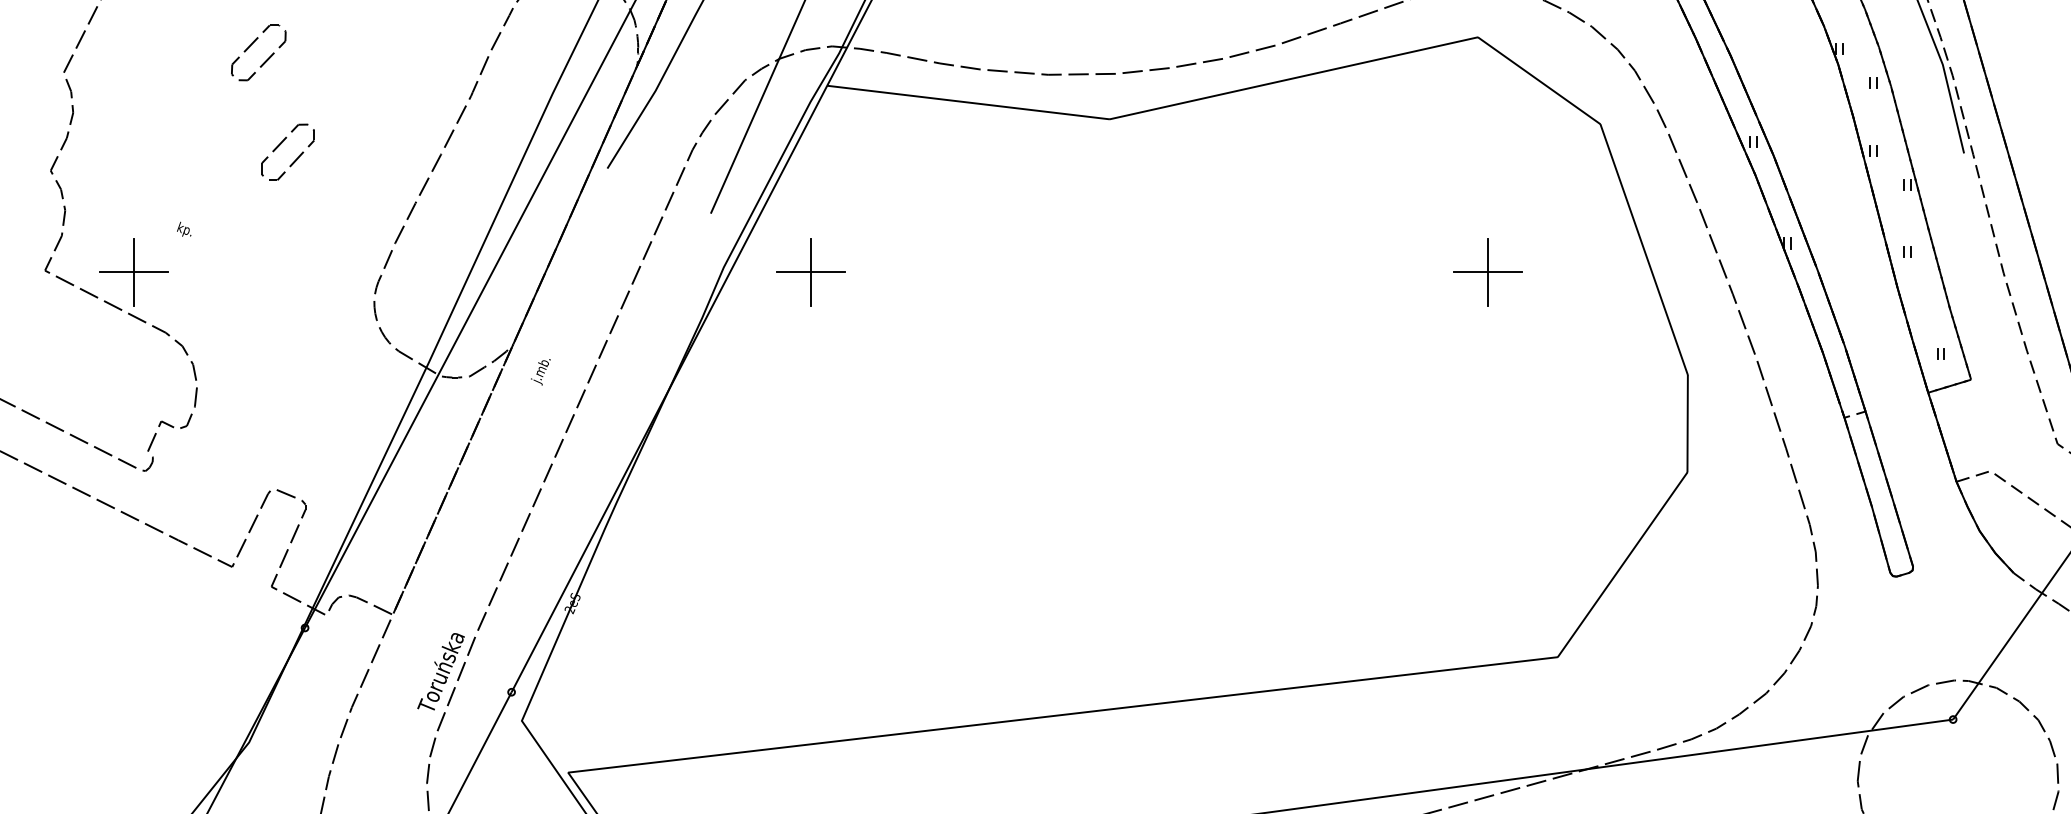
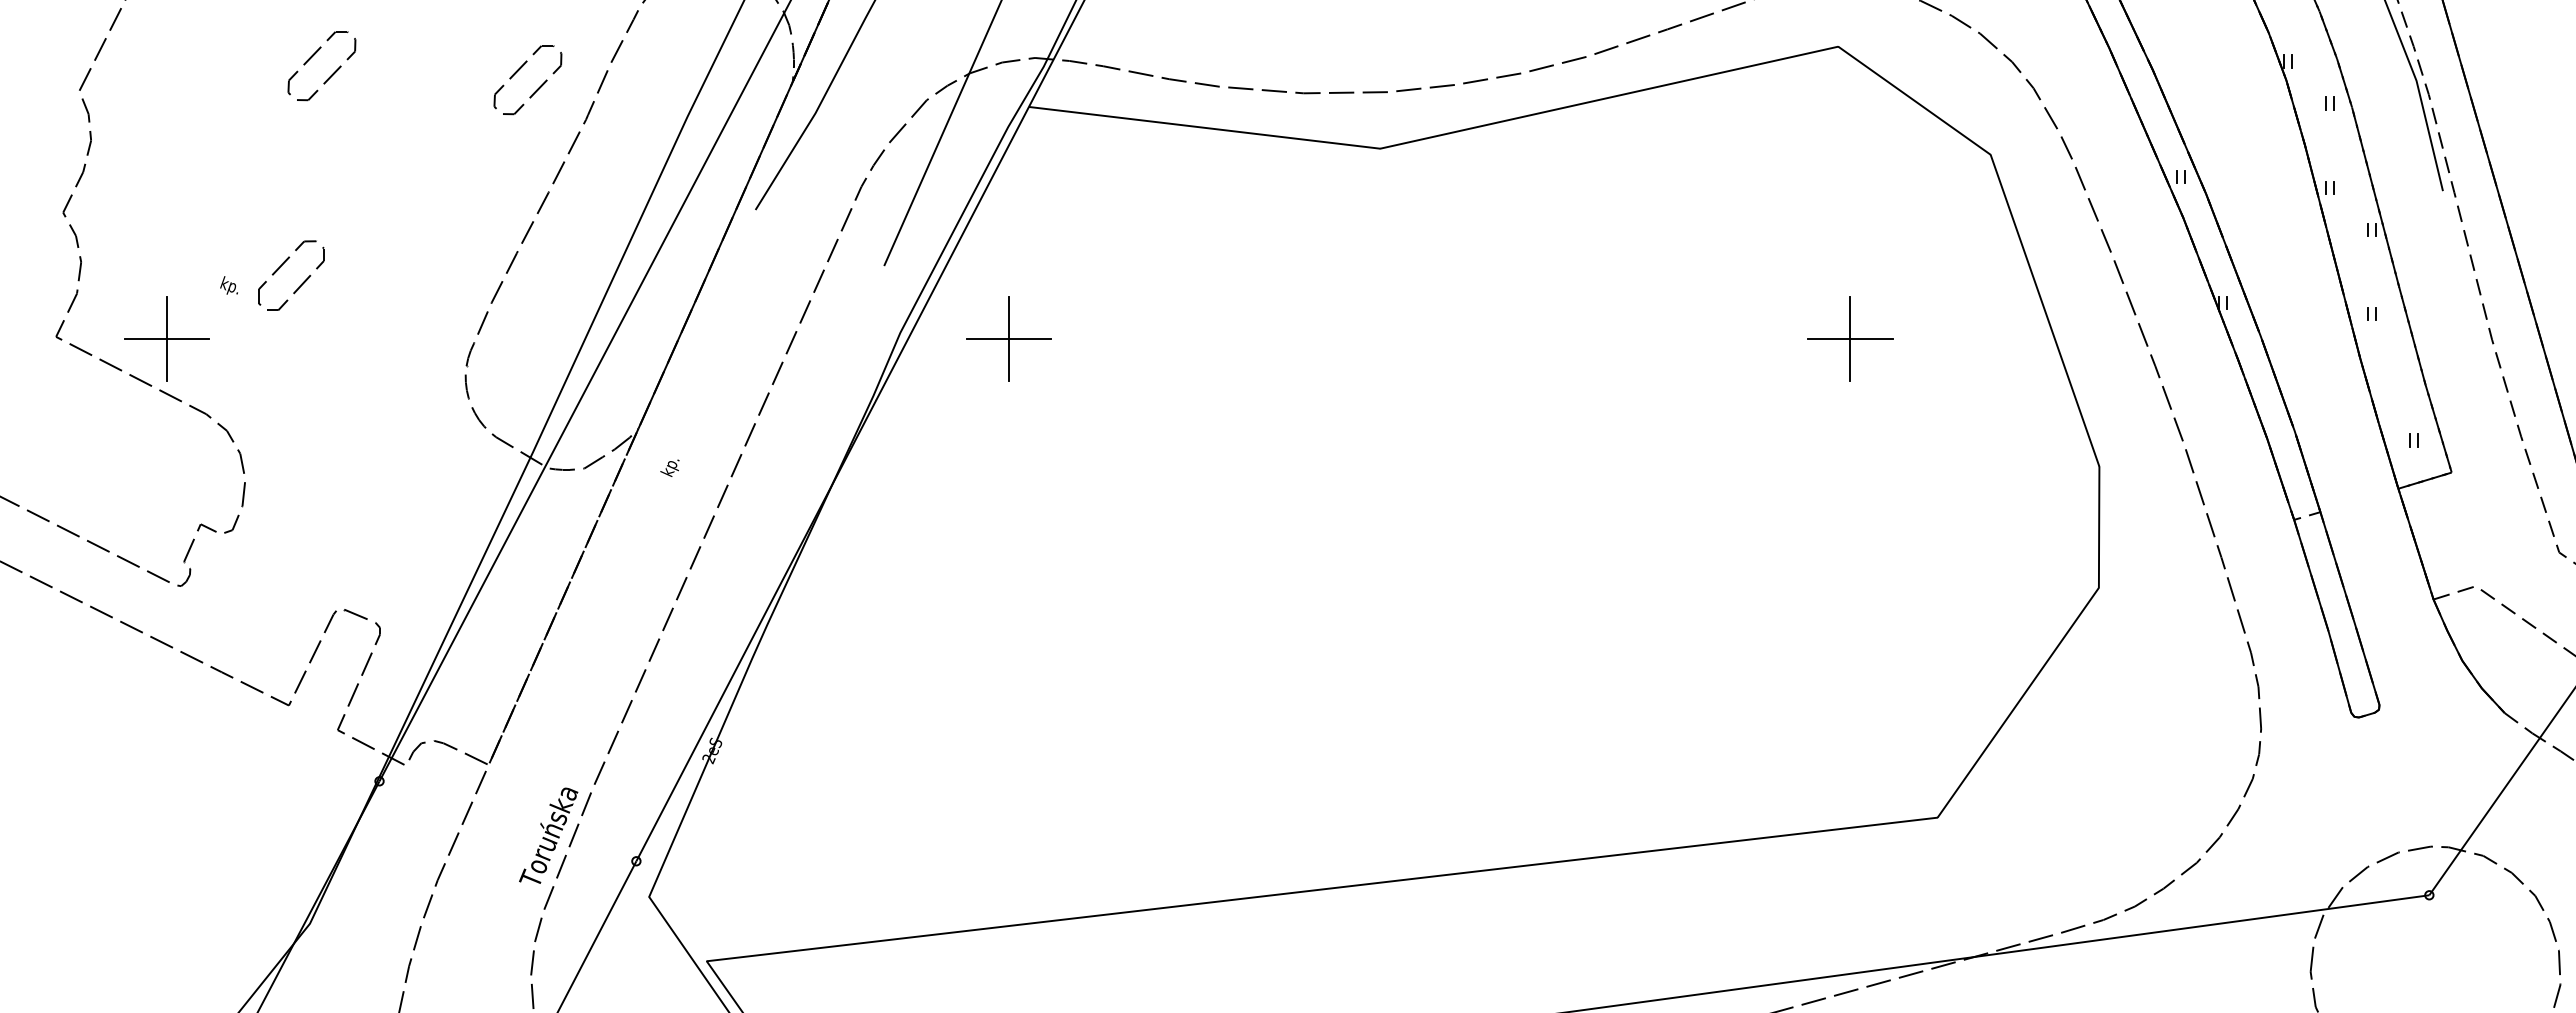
part: (416, 57) -> (518, 71), added
part: (295, 159) -> (300, 284), moved
text: (541, 371) -> (673, 462), j.mb. -> kp.

